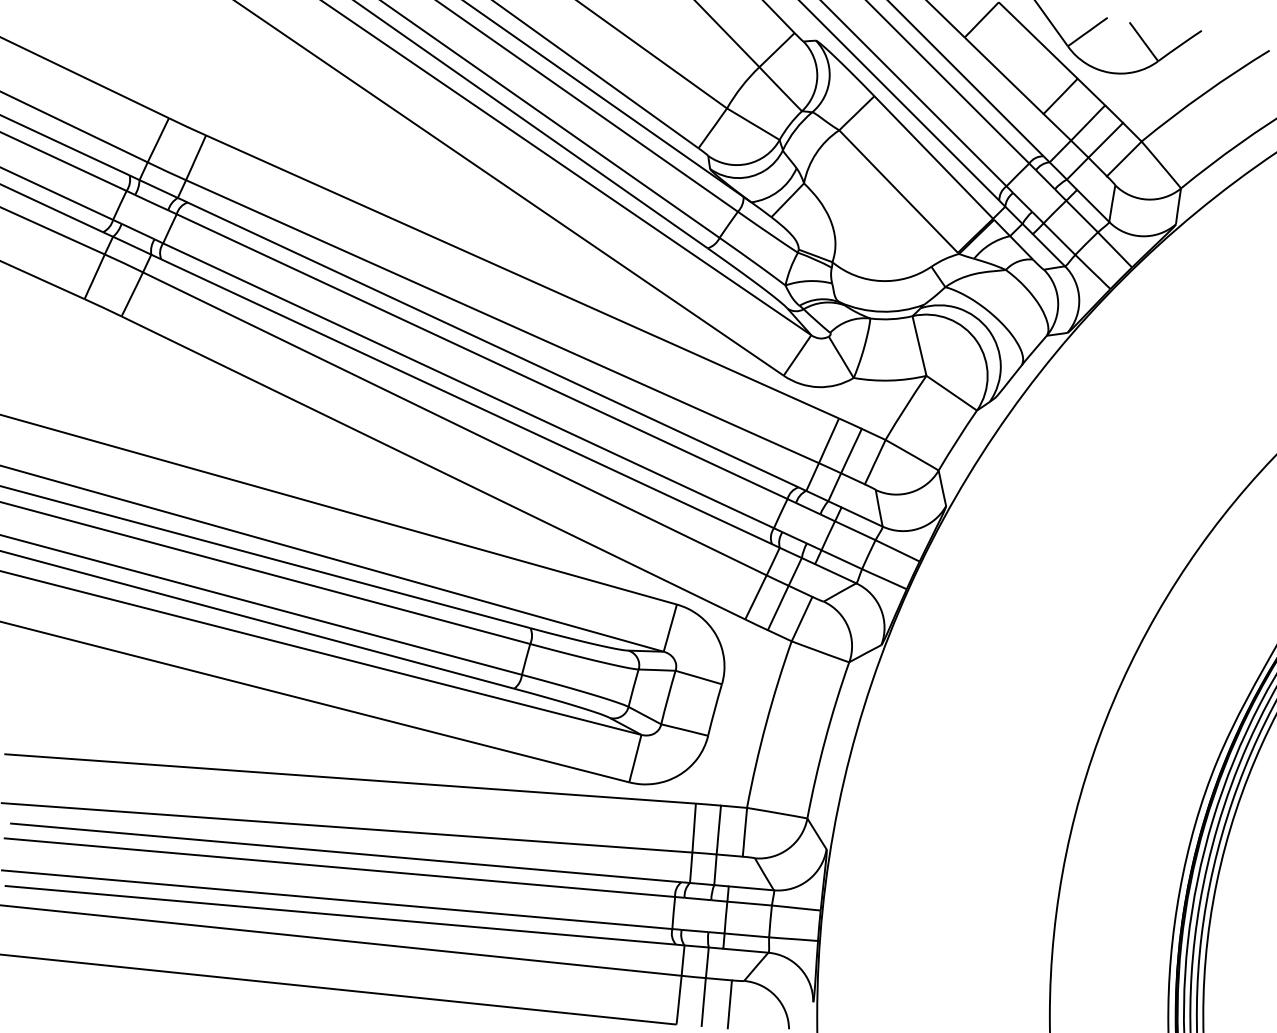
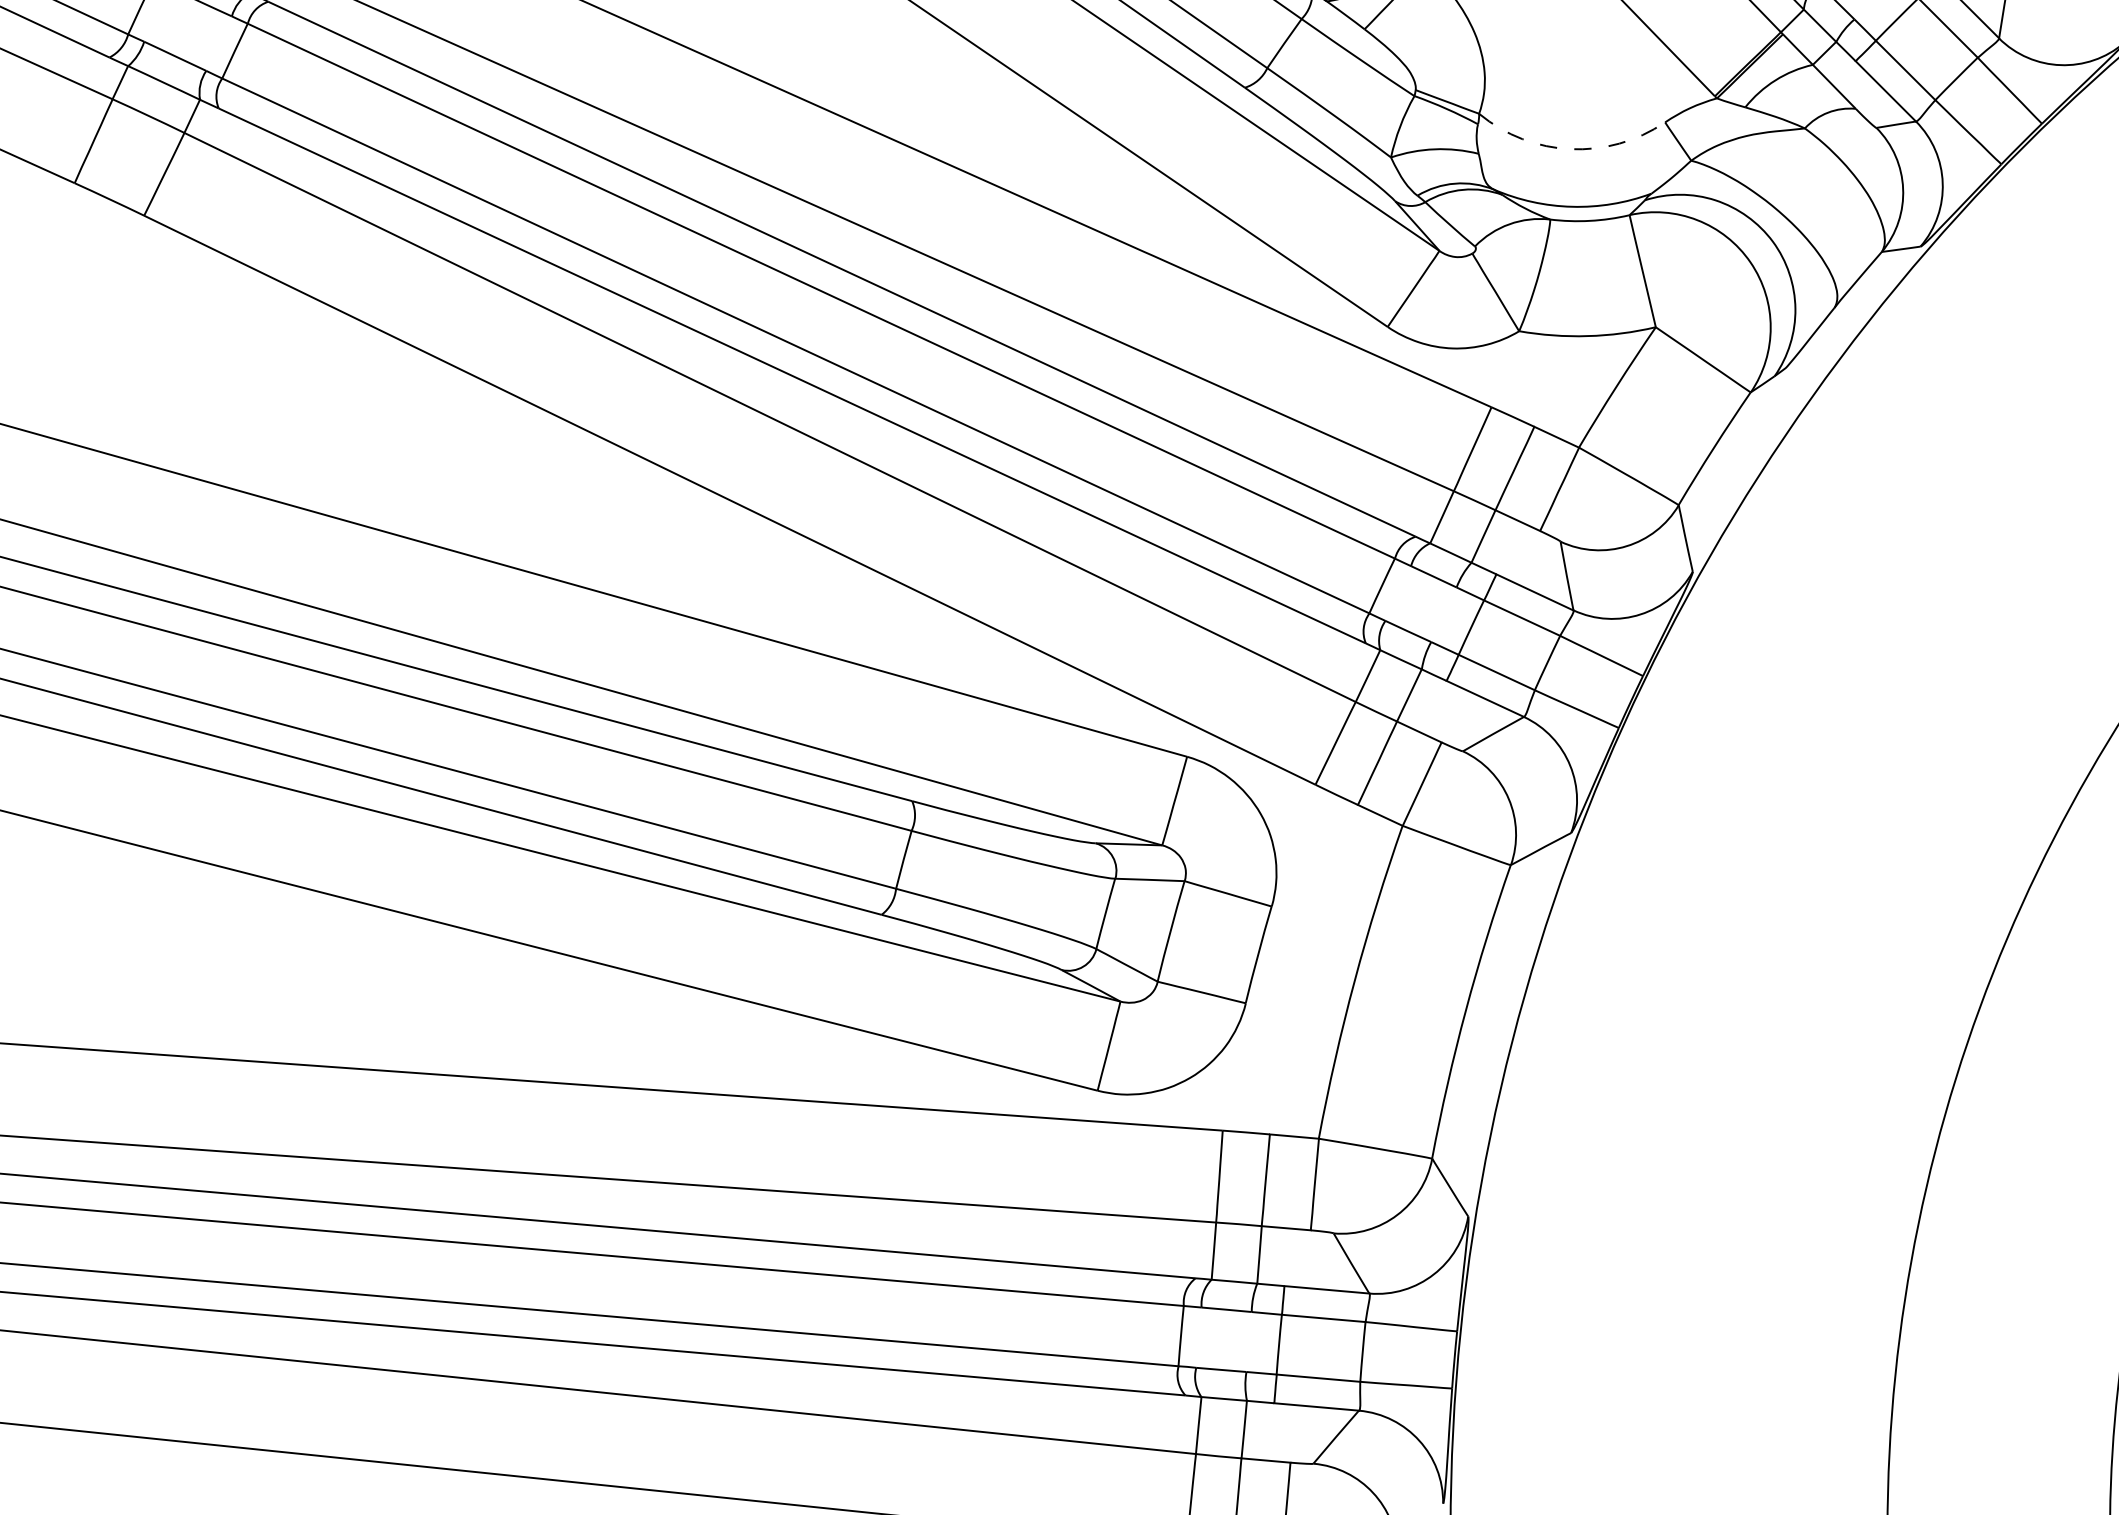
arc: (881, 281) -> (1571, 150), solid -> dashed

